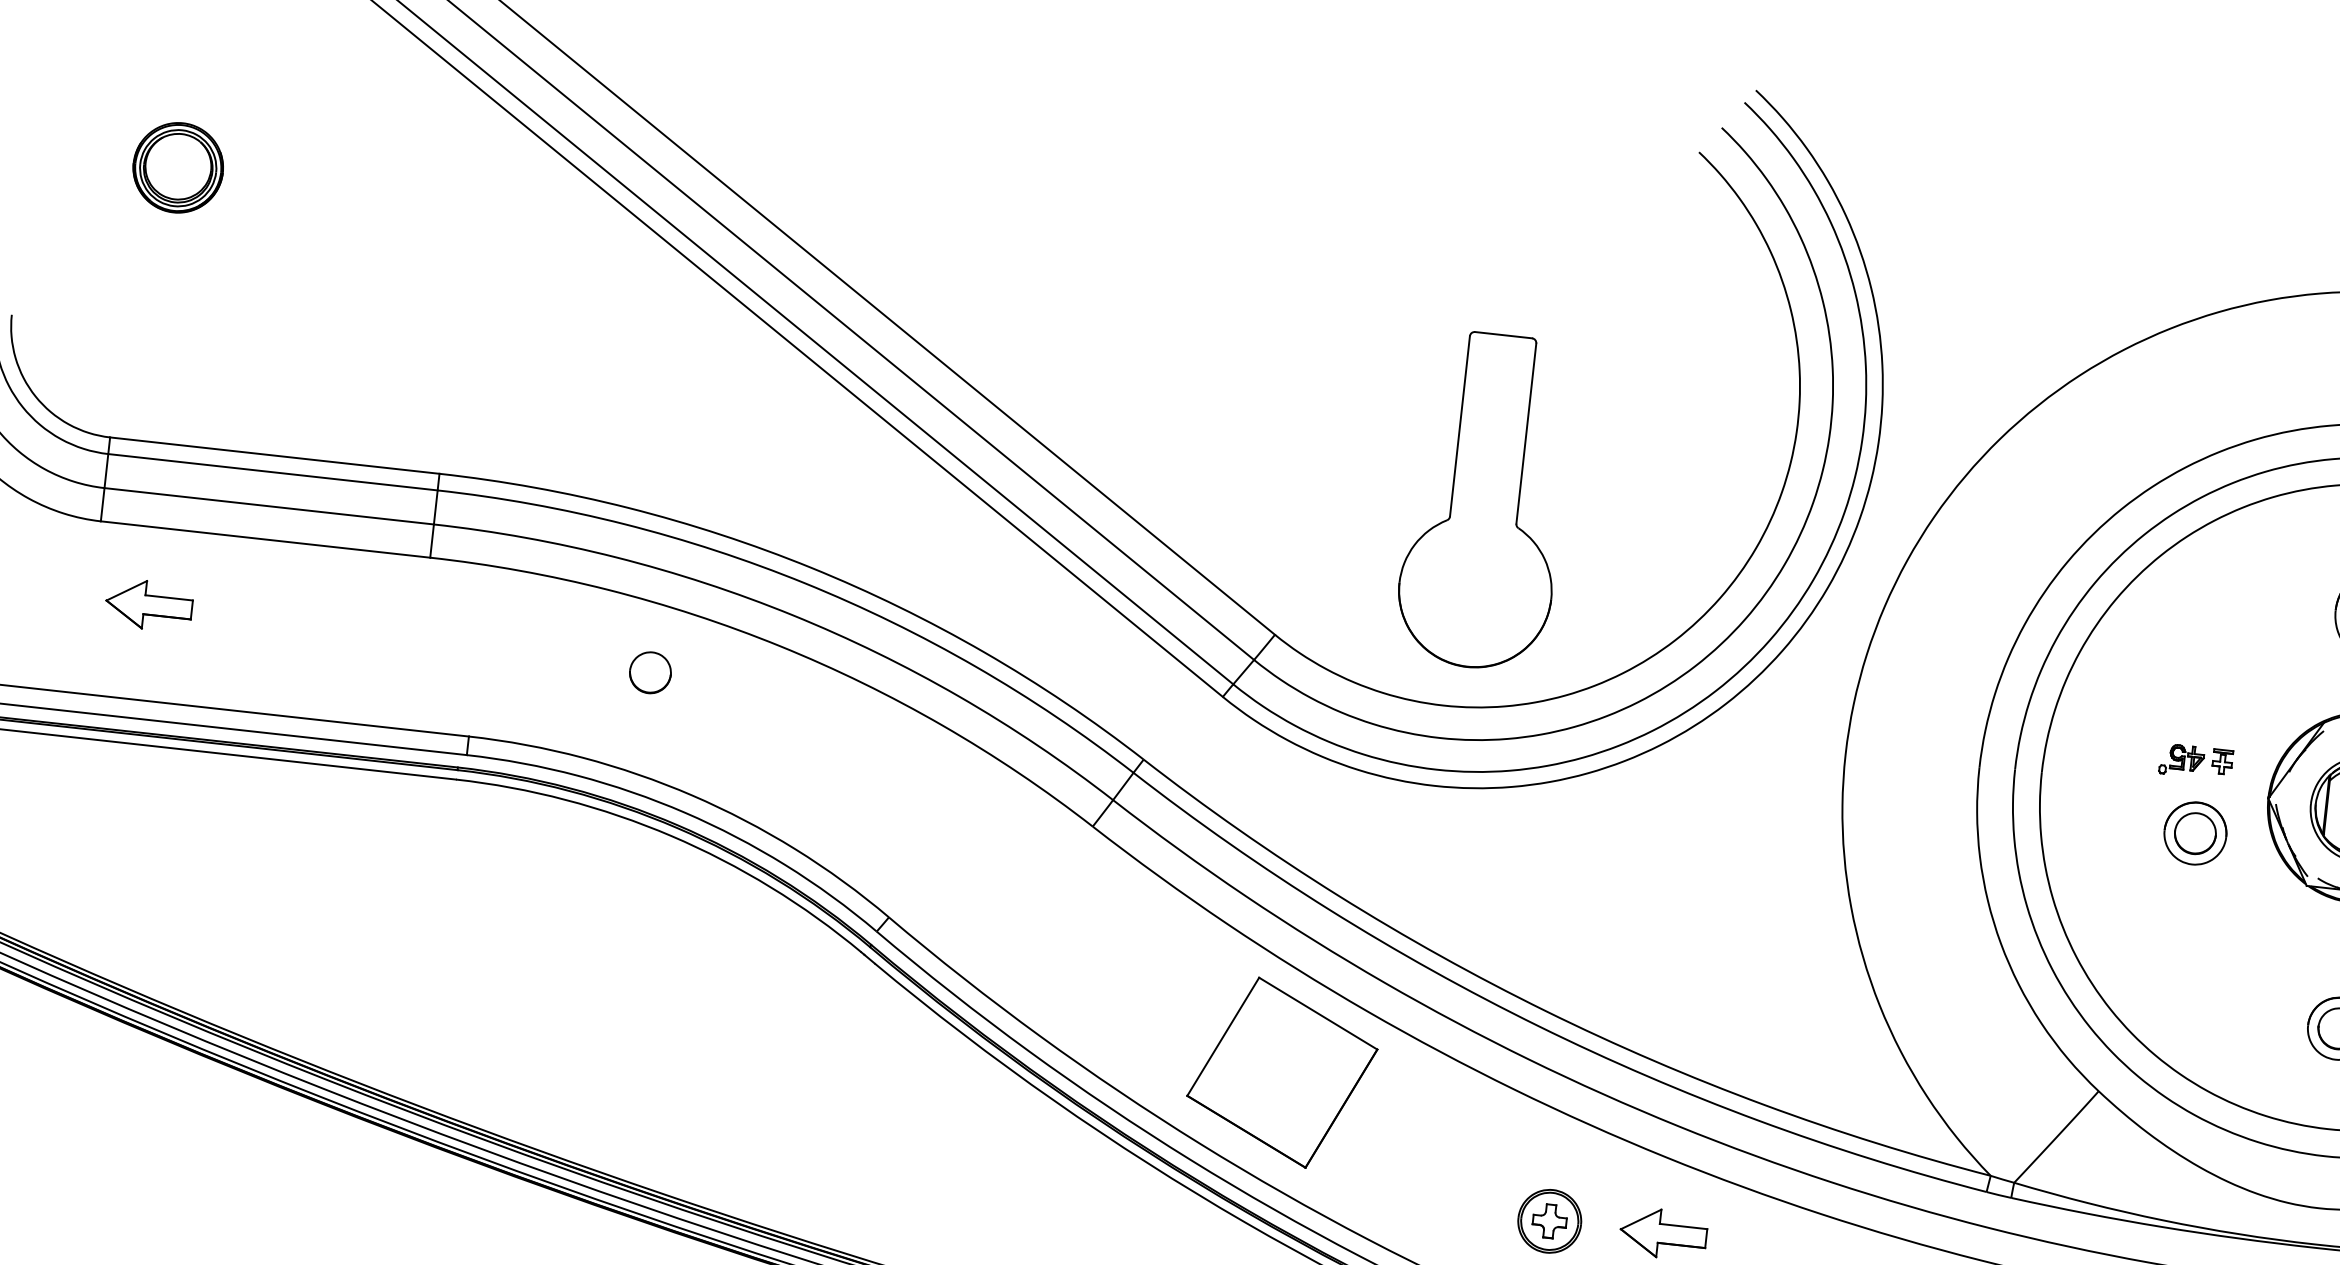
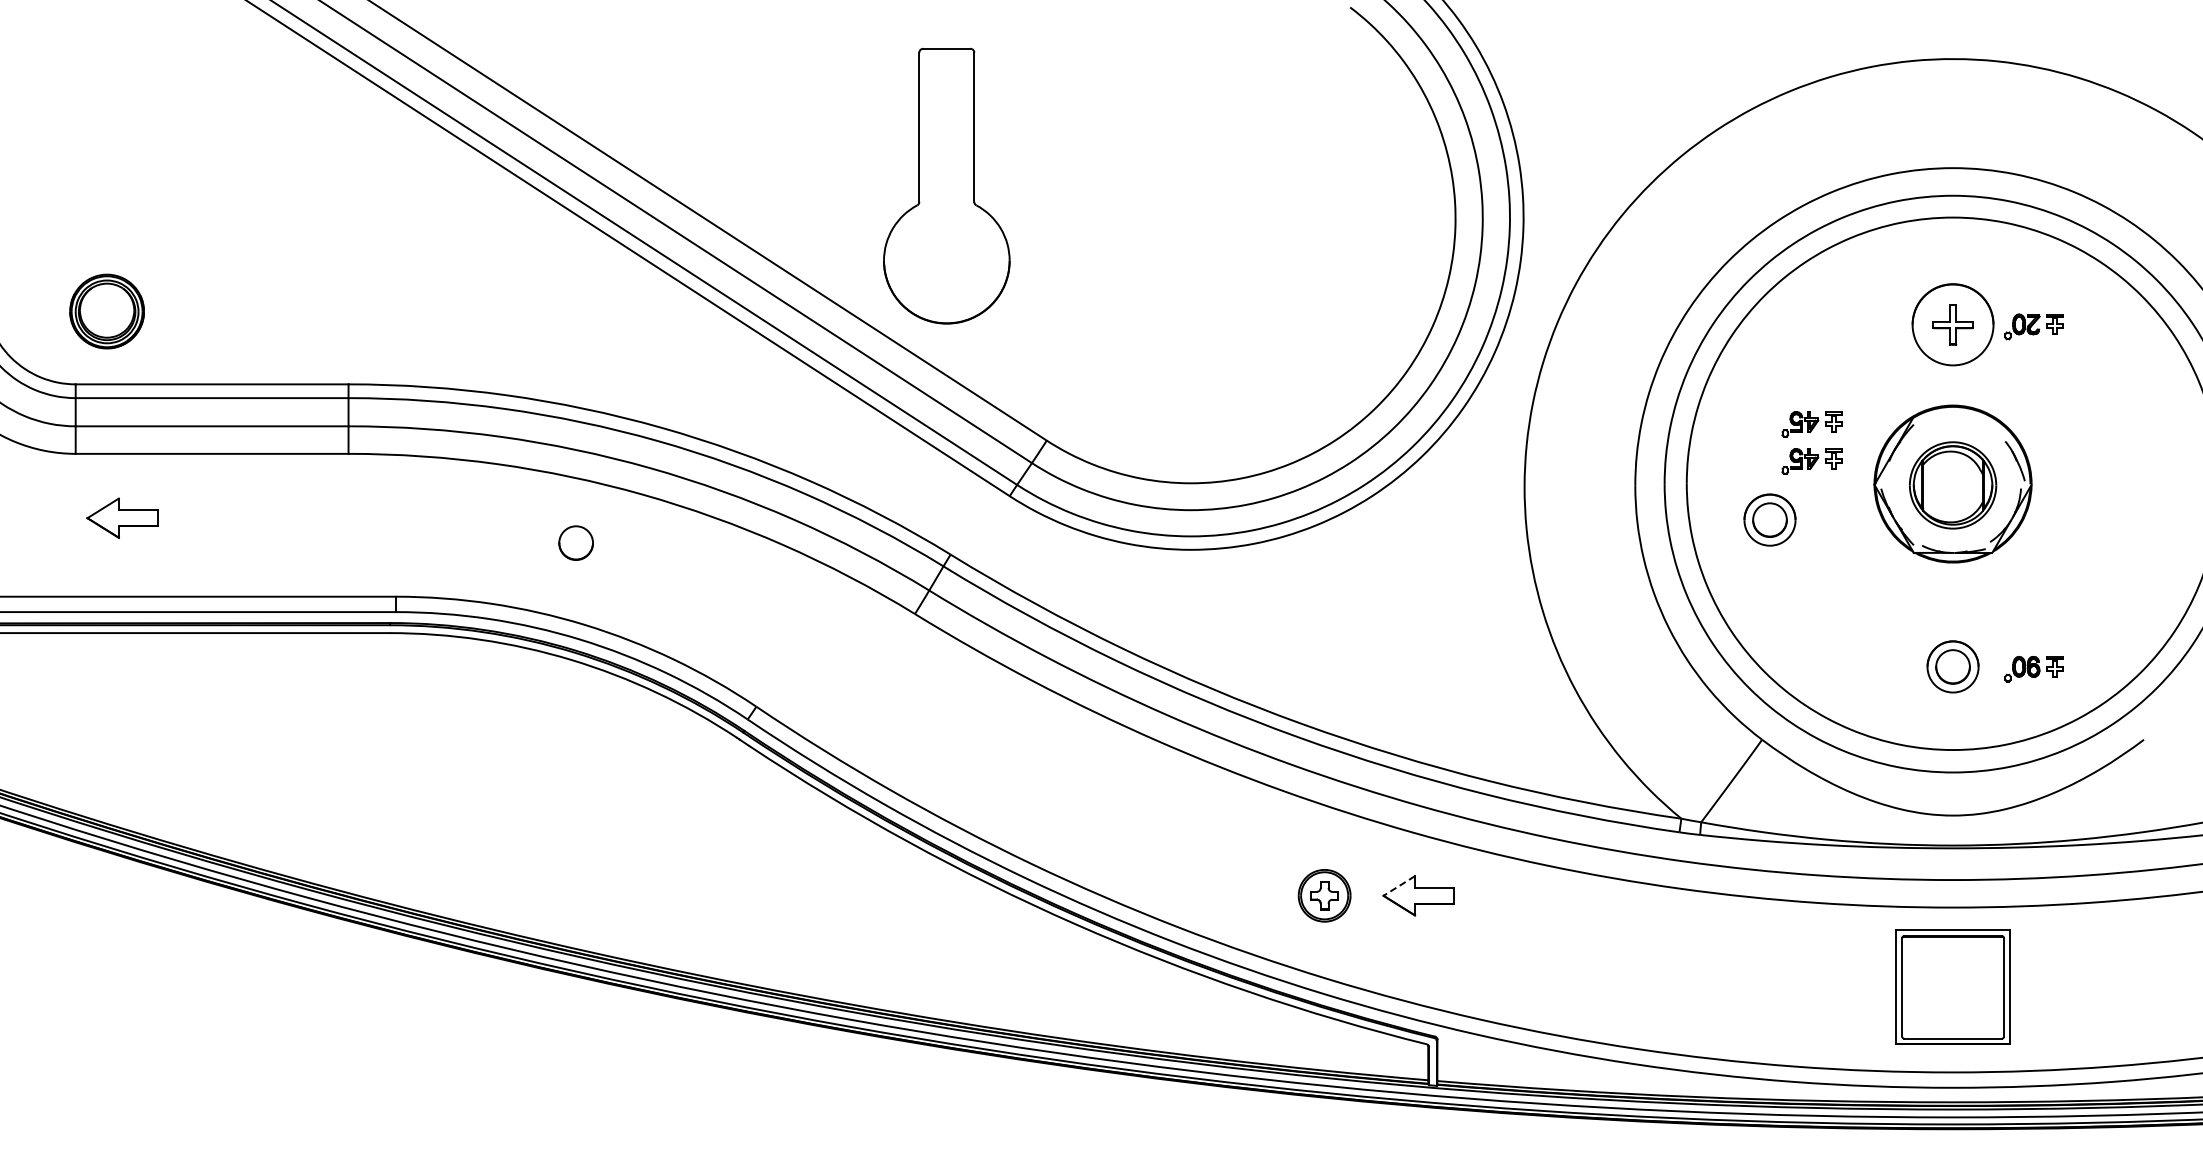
part: (177, 167) -> (106, 311), moved
part: (1484, 501) -> (946, 186), moved
part: (649, 671) -> (575, 542), moved
part: (2200, 717) -> (1811, 424), added
part: (2194, 832) -> (1769, 519), moved
part: (1282, 1072) -> (1092, 798), removed
line: (1641, 1220) -> (1399, 886), solid -> dashed

